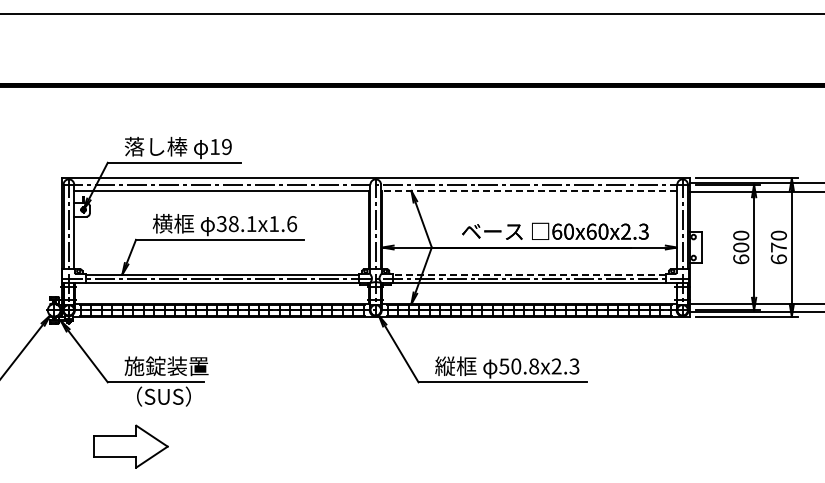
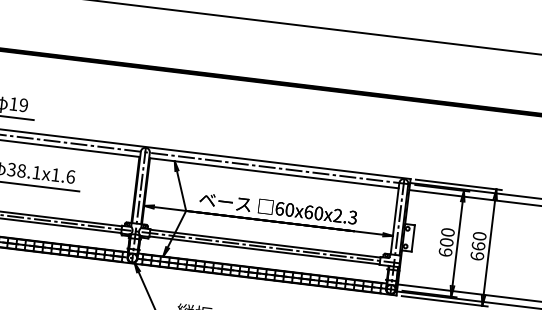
line: (529, 190) -> (274, 172), dashed -> solid
text: (555, 230) -> (278, 207), moved
text: (778, 247) -> (478, 246), 670 -> 660
line: (529, 274) -> (265, 243), dashed -> solid

